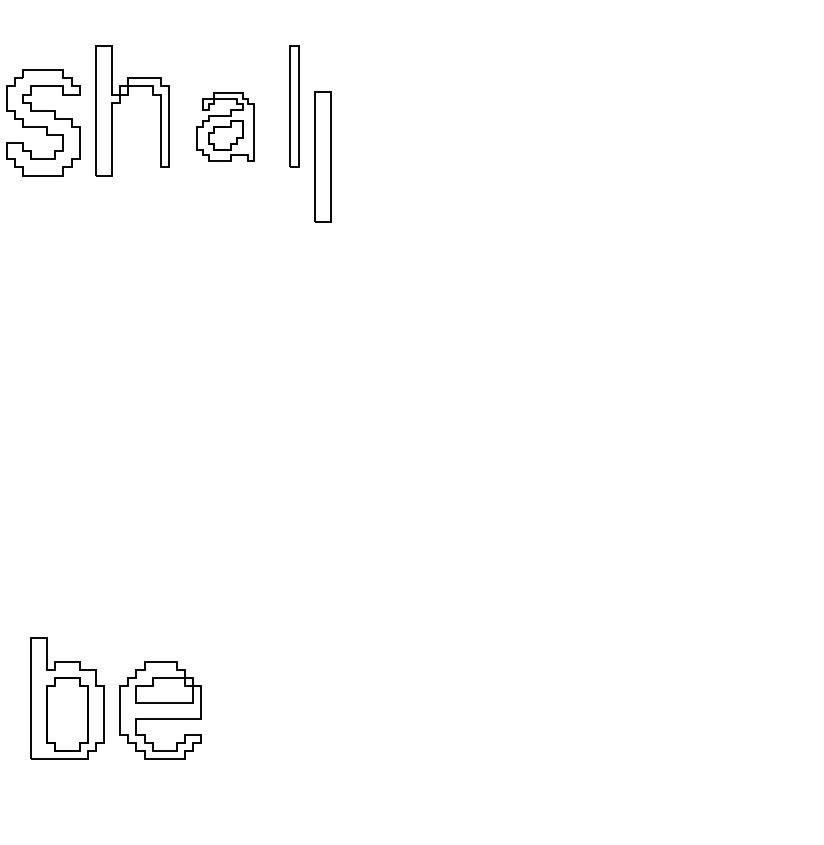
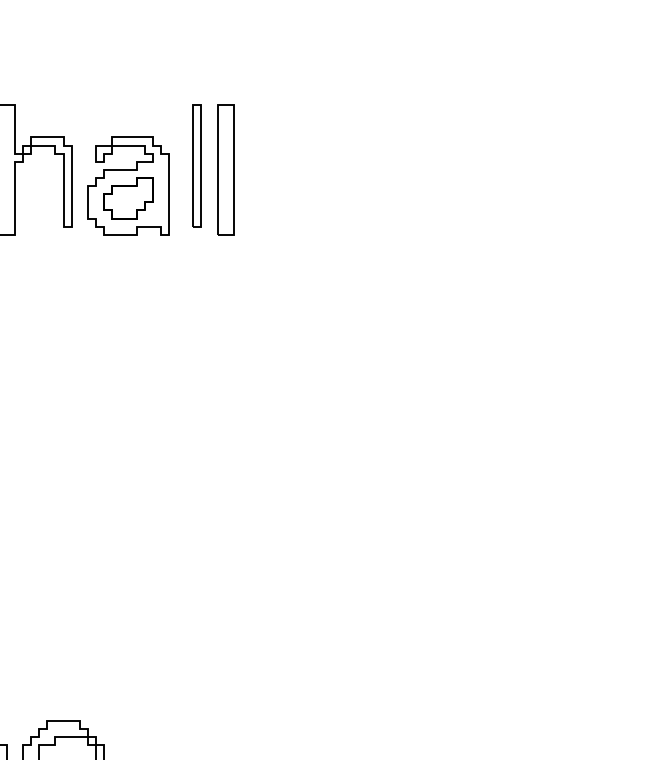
part: (225, 126) -> (128, 185), size x1.43
part: (322, 156) -> (225, 169), moved

